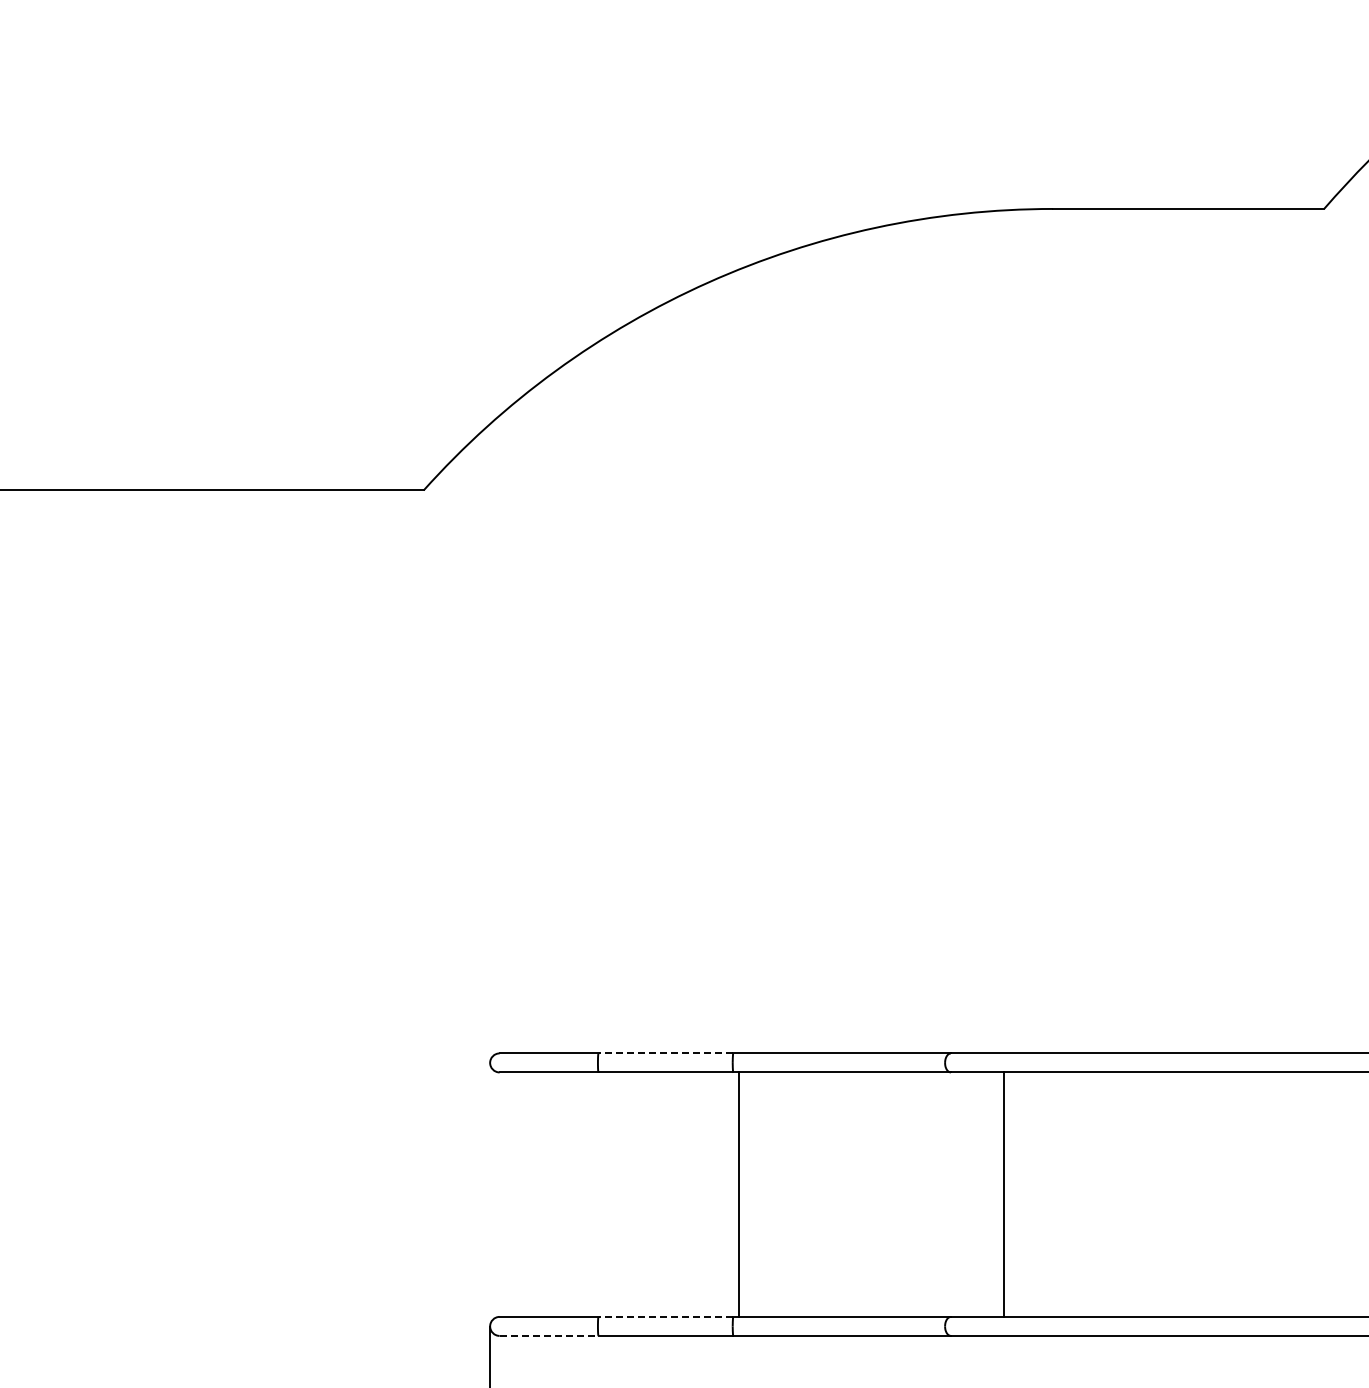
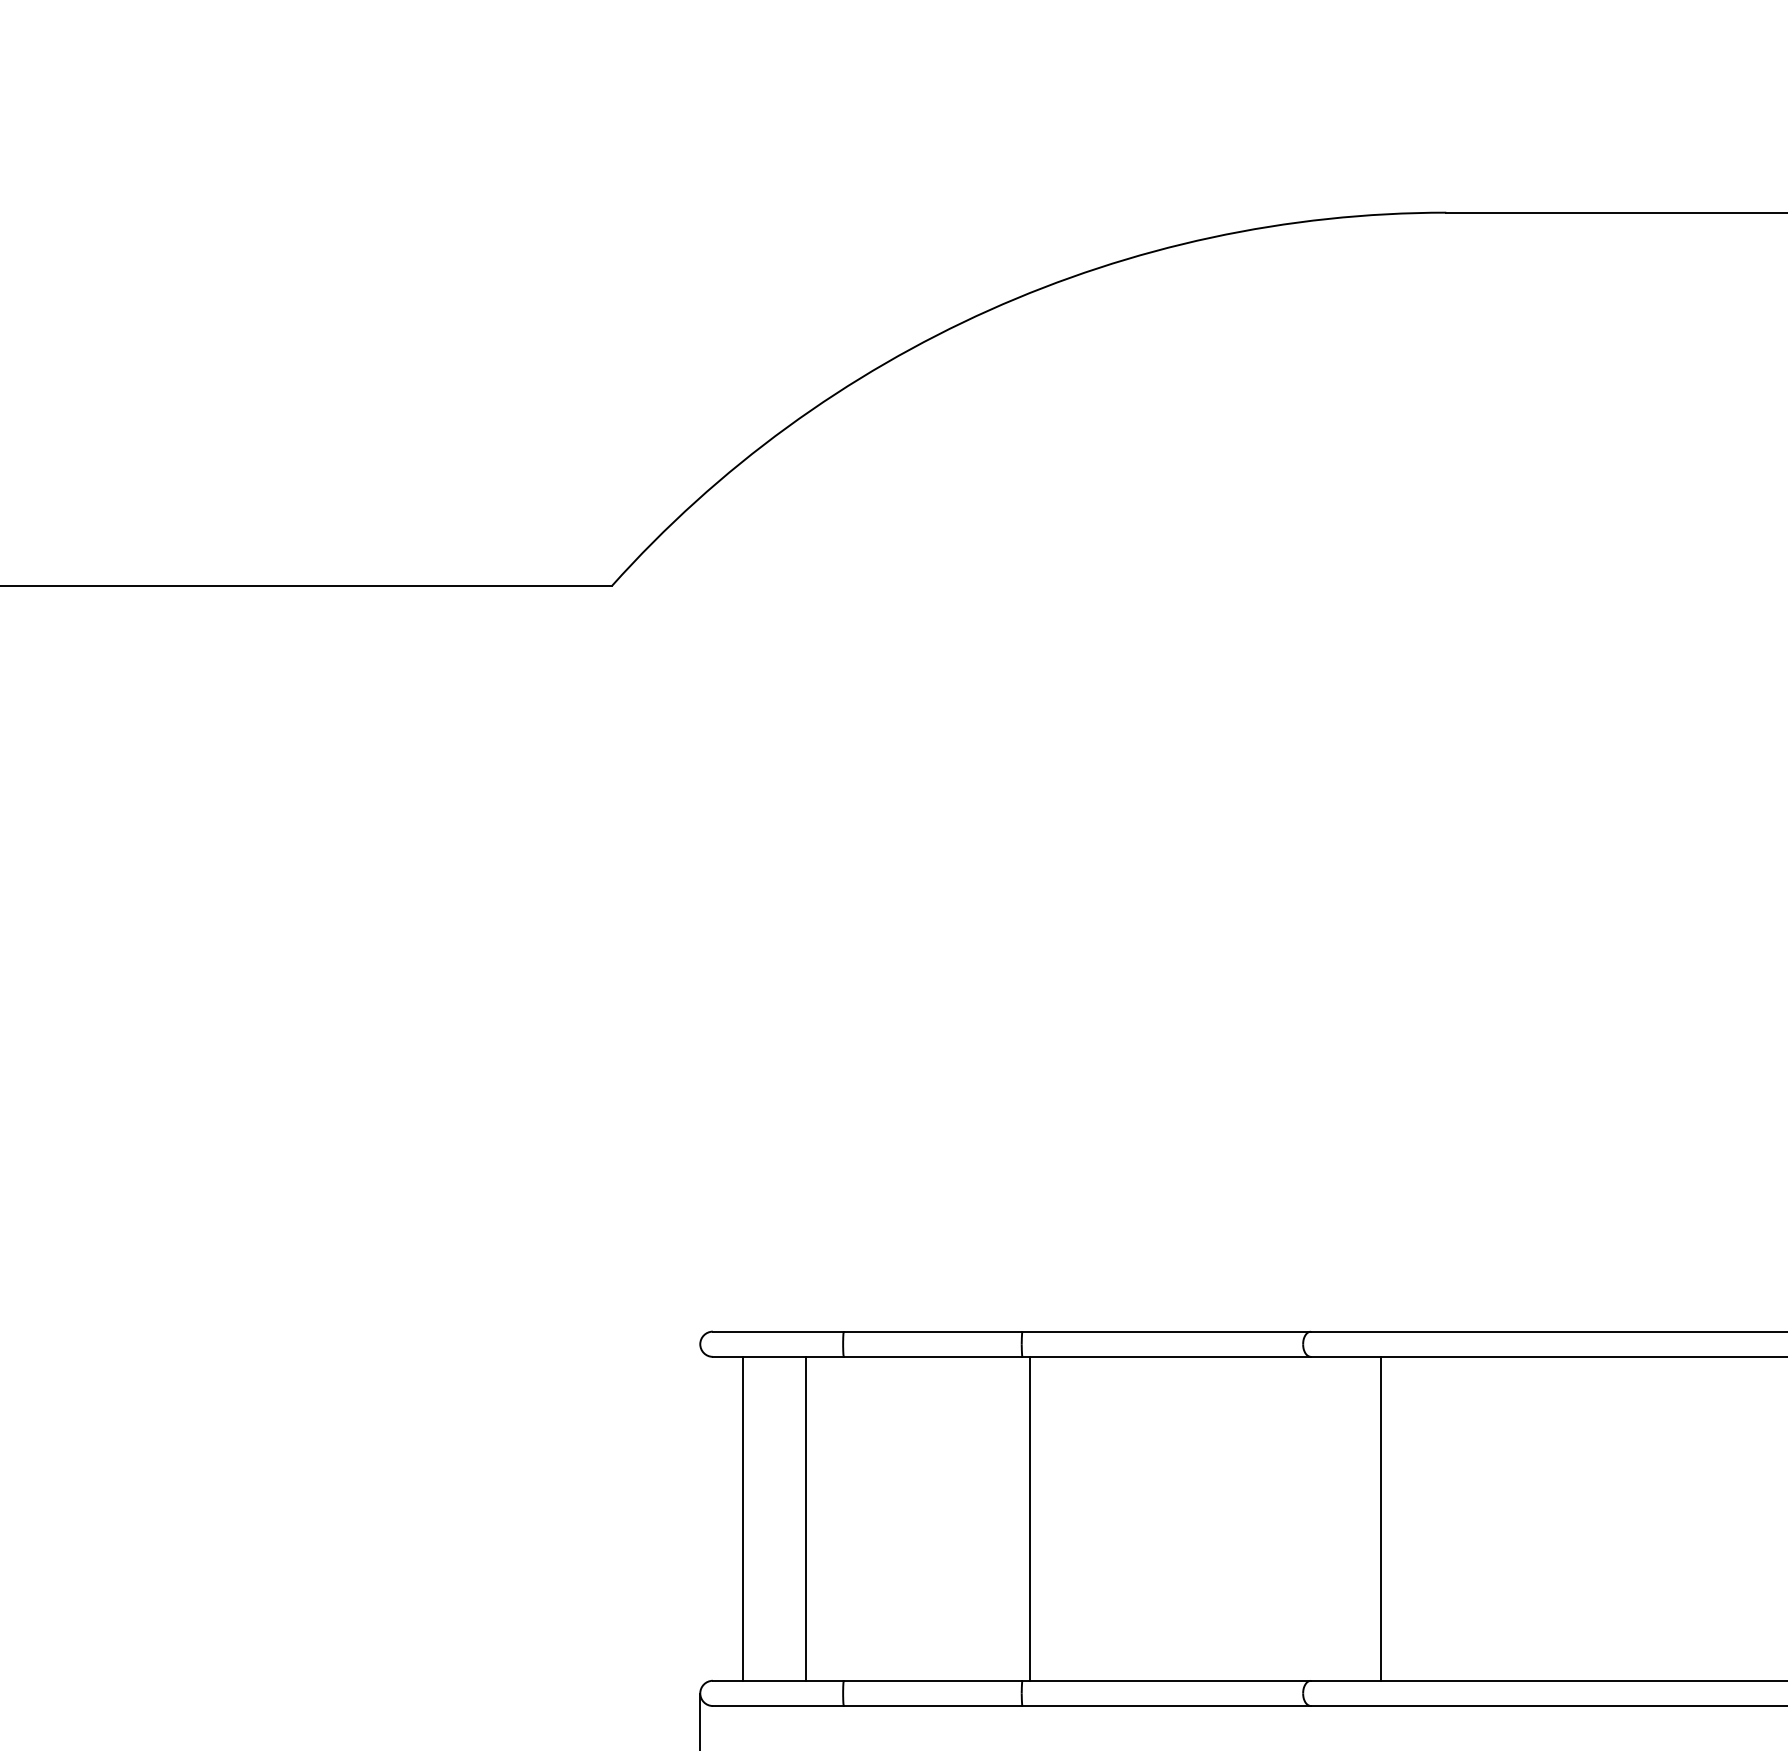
line: (665, 1053) -> (932, 1331), dashed -> solid
line: (522, 1194) -> (743, 1518), added
line: (570, 1194) -> (806, 1518), added
line: (665, 1316) -> (932, 1680), dashed -> solid
line: (549, 1335) -> (778, 1705), dashed -> solid

